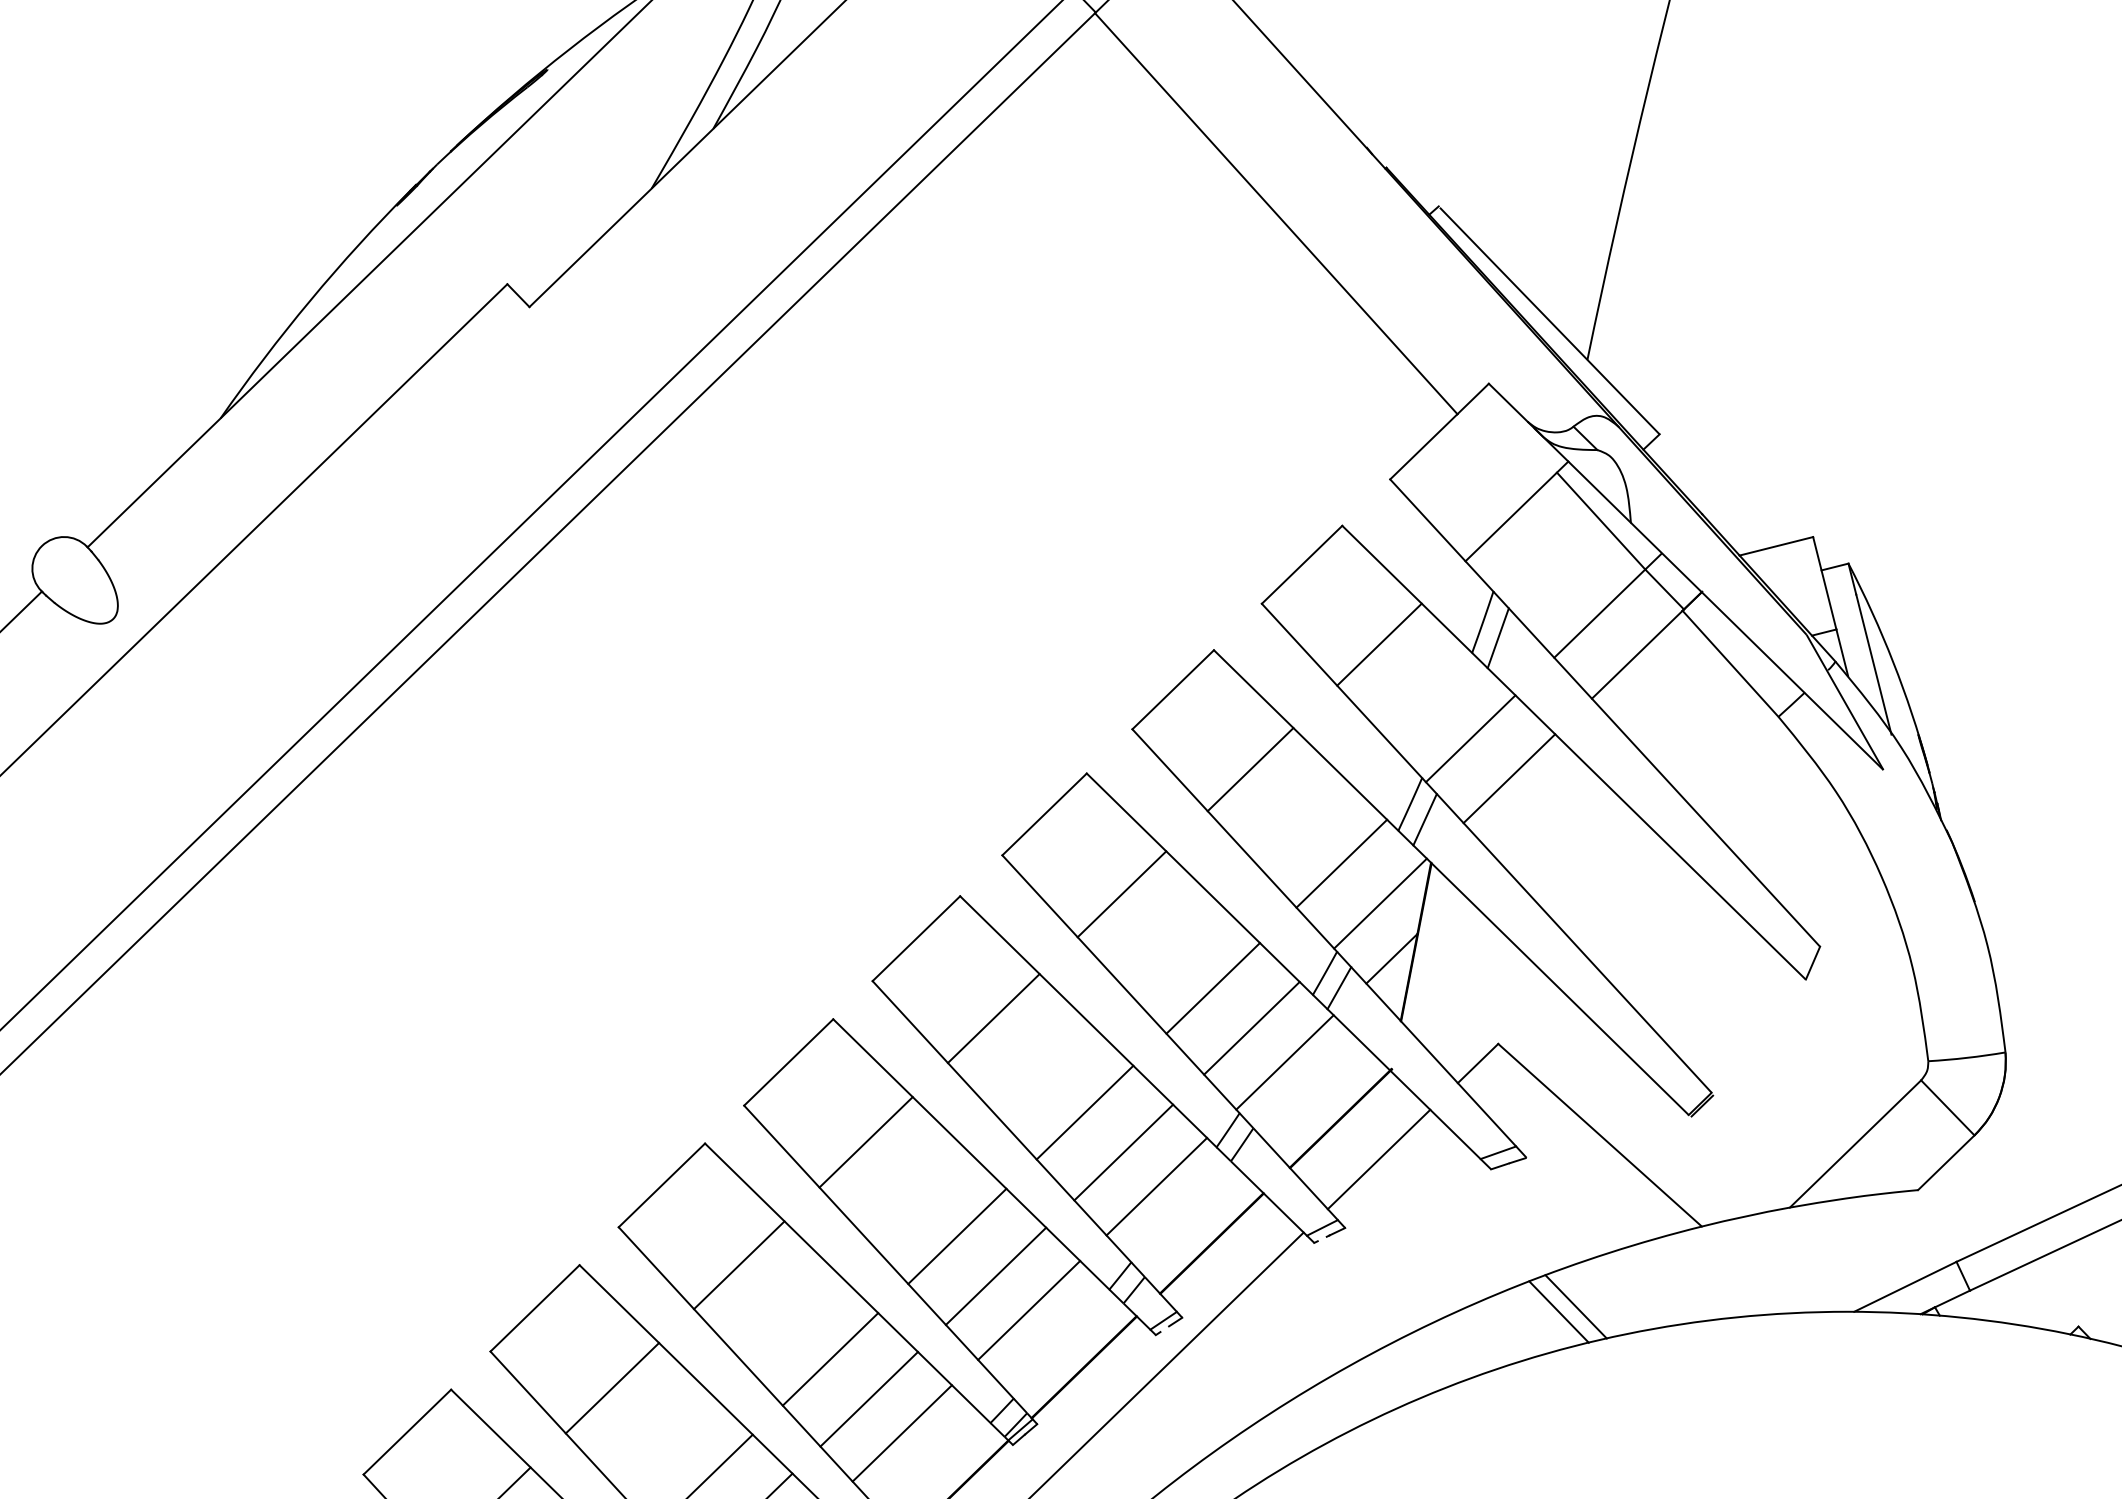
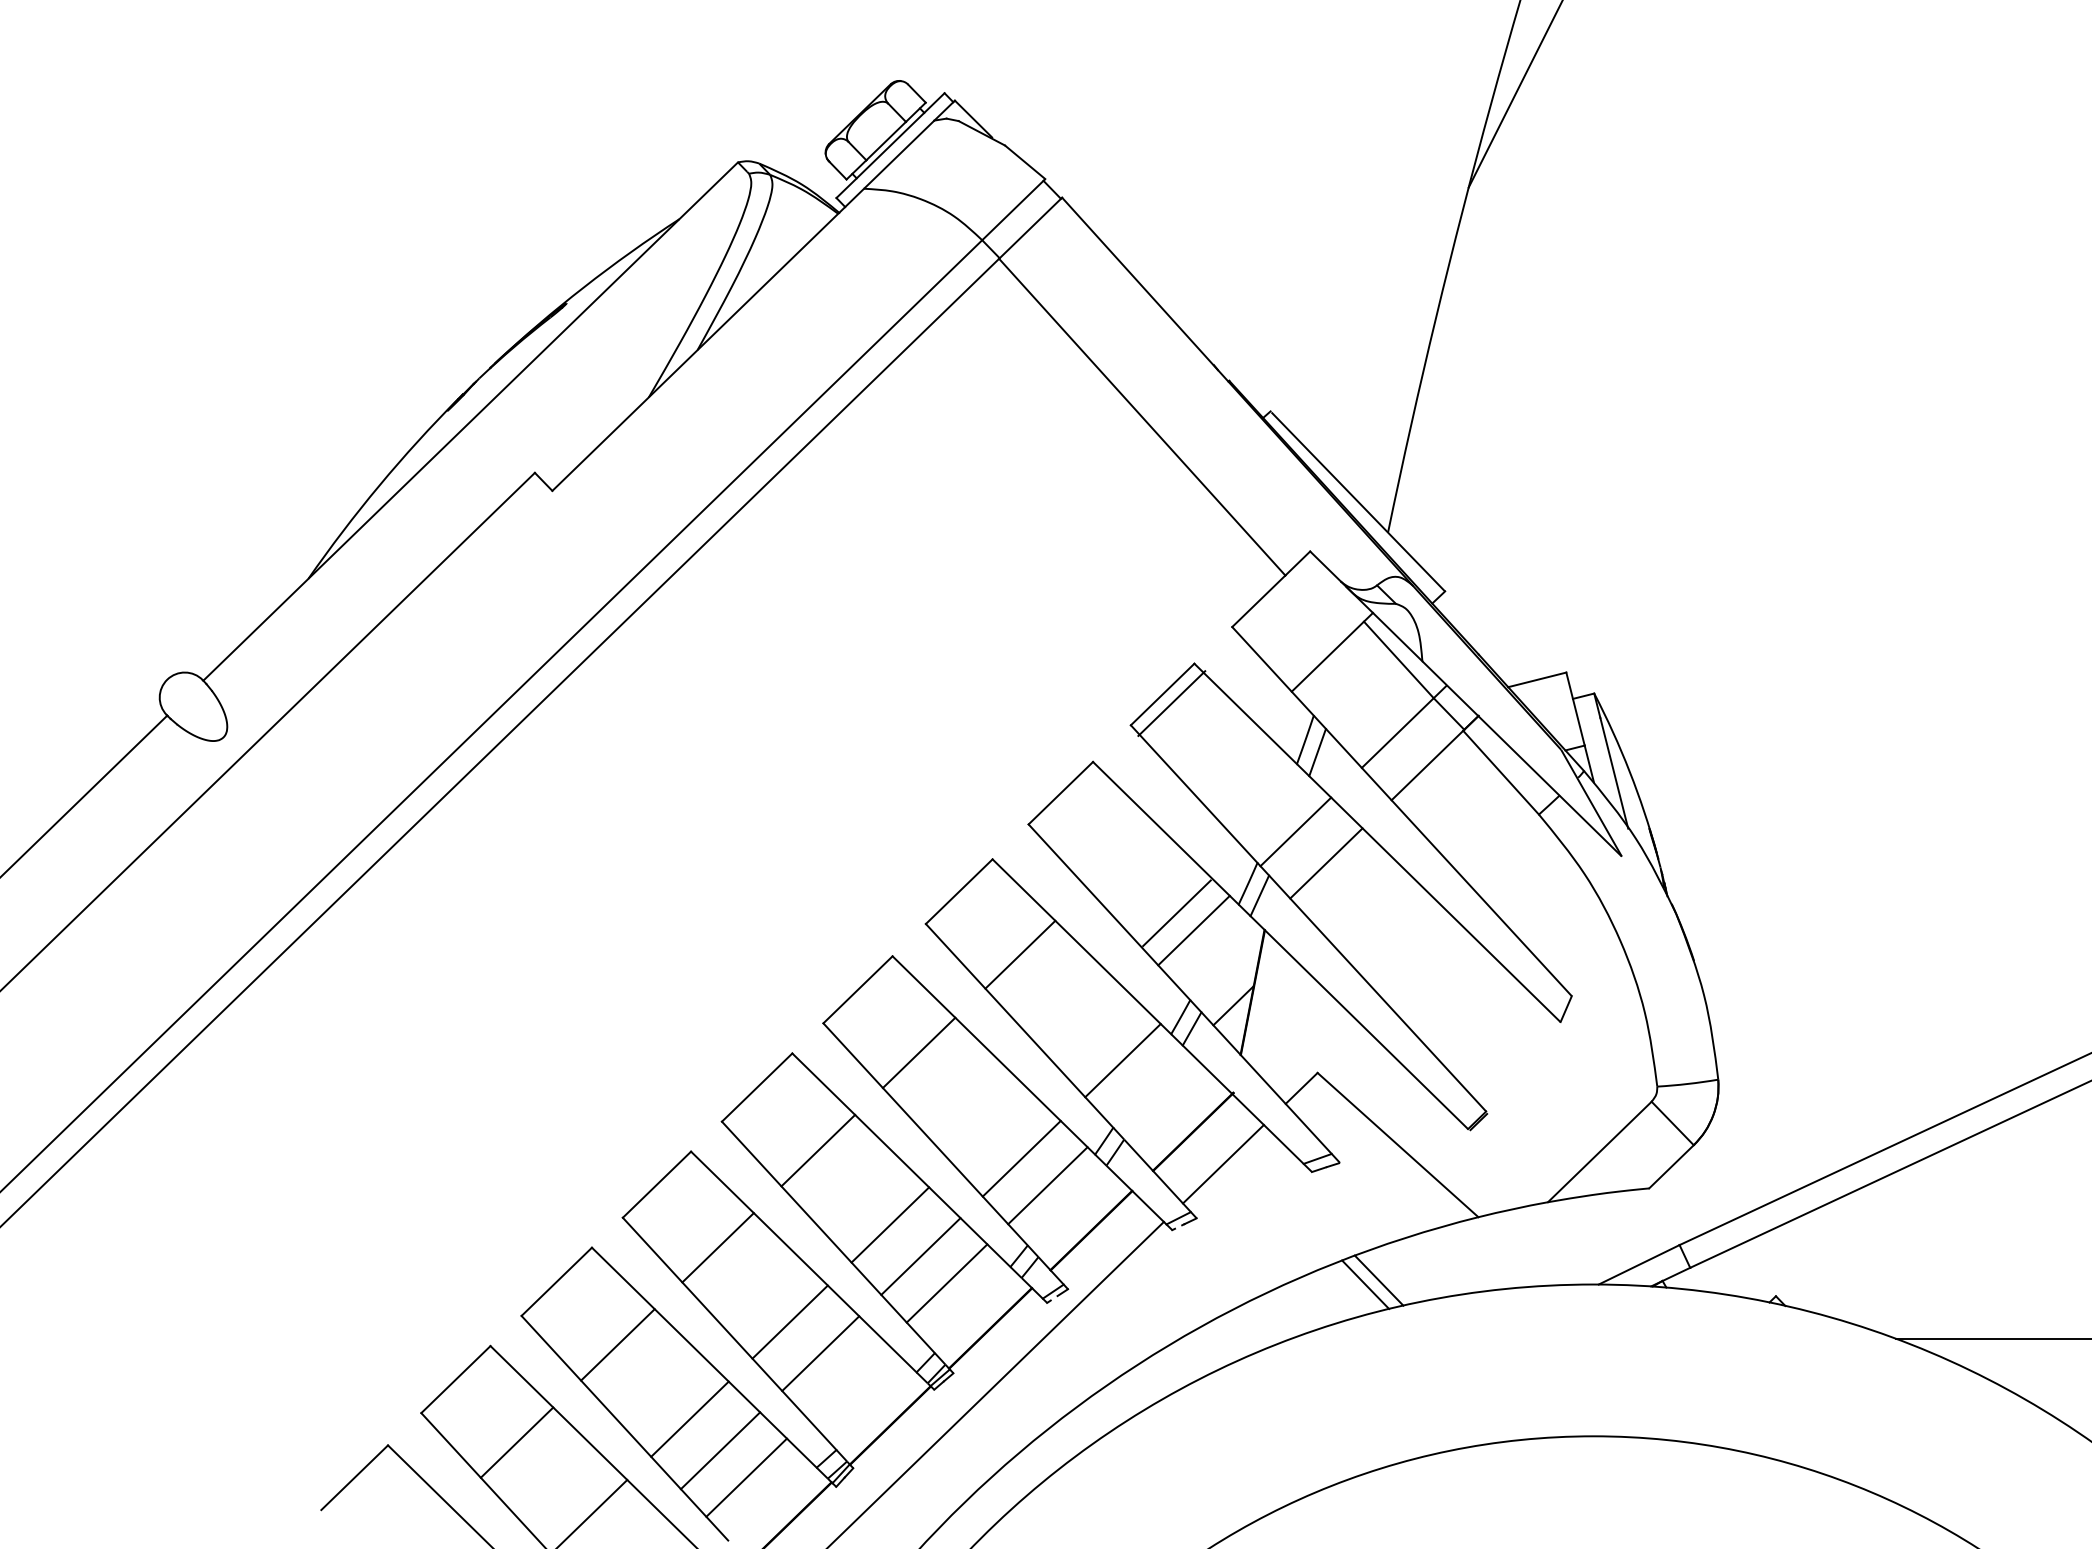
line: (1379, 644) -> (1171, 703), moved
line: (1249, 769) -> (1176, 913), moved
line: (1380, 902) -> (1224, 961), removed
line: (1213, 987) -> (1092, 1028), removed
line: (1284, 1062) -> (1148, 1087), removed
line: (1085, 1112) -> (991, 1127), removed
line: (901, 1433) -> (846, 1380), removed

